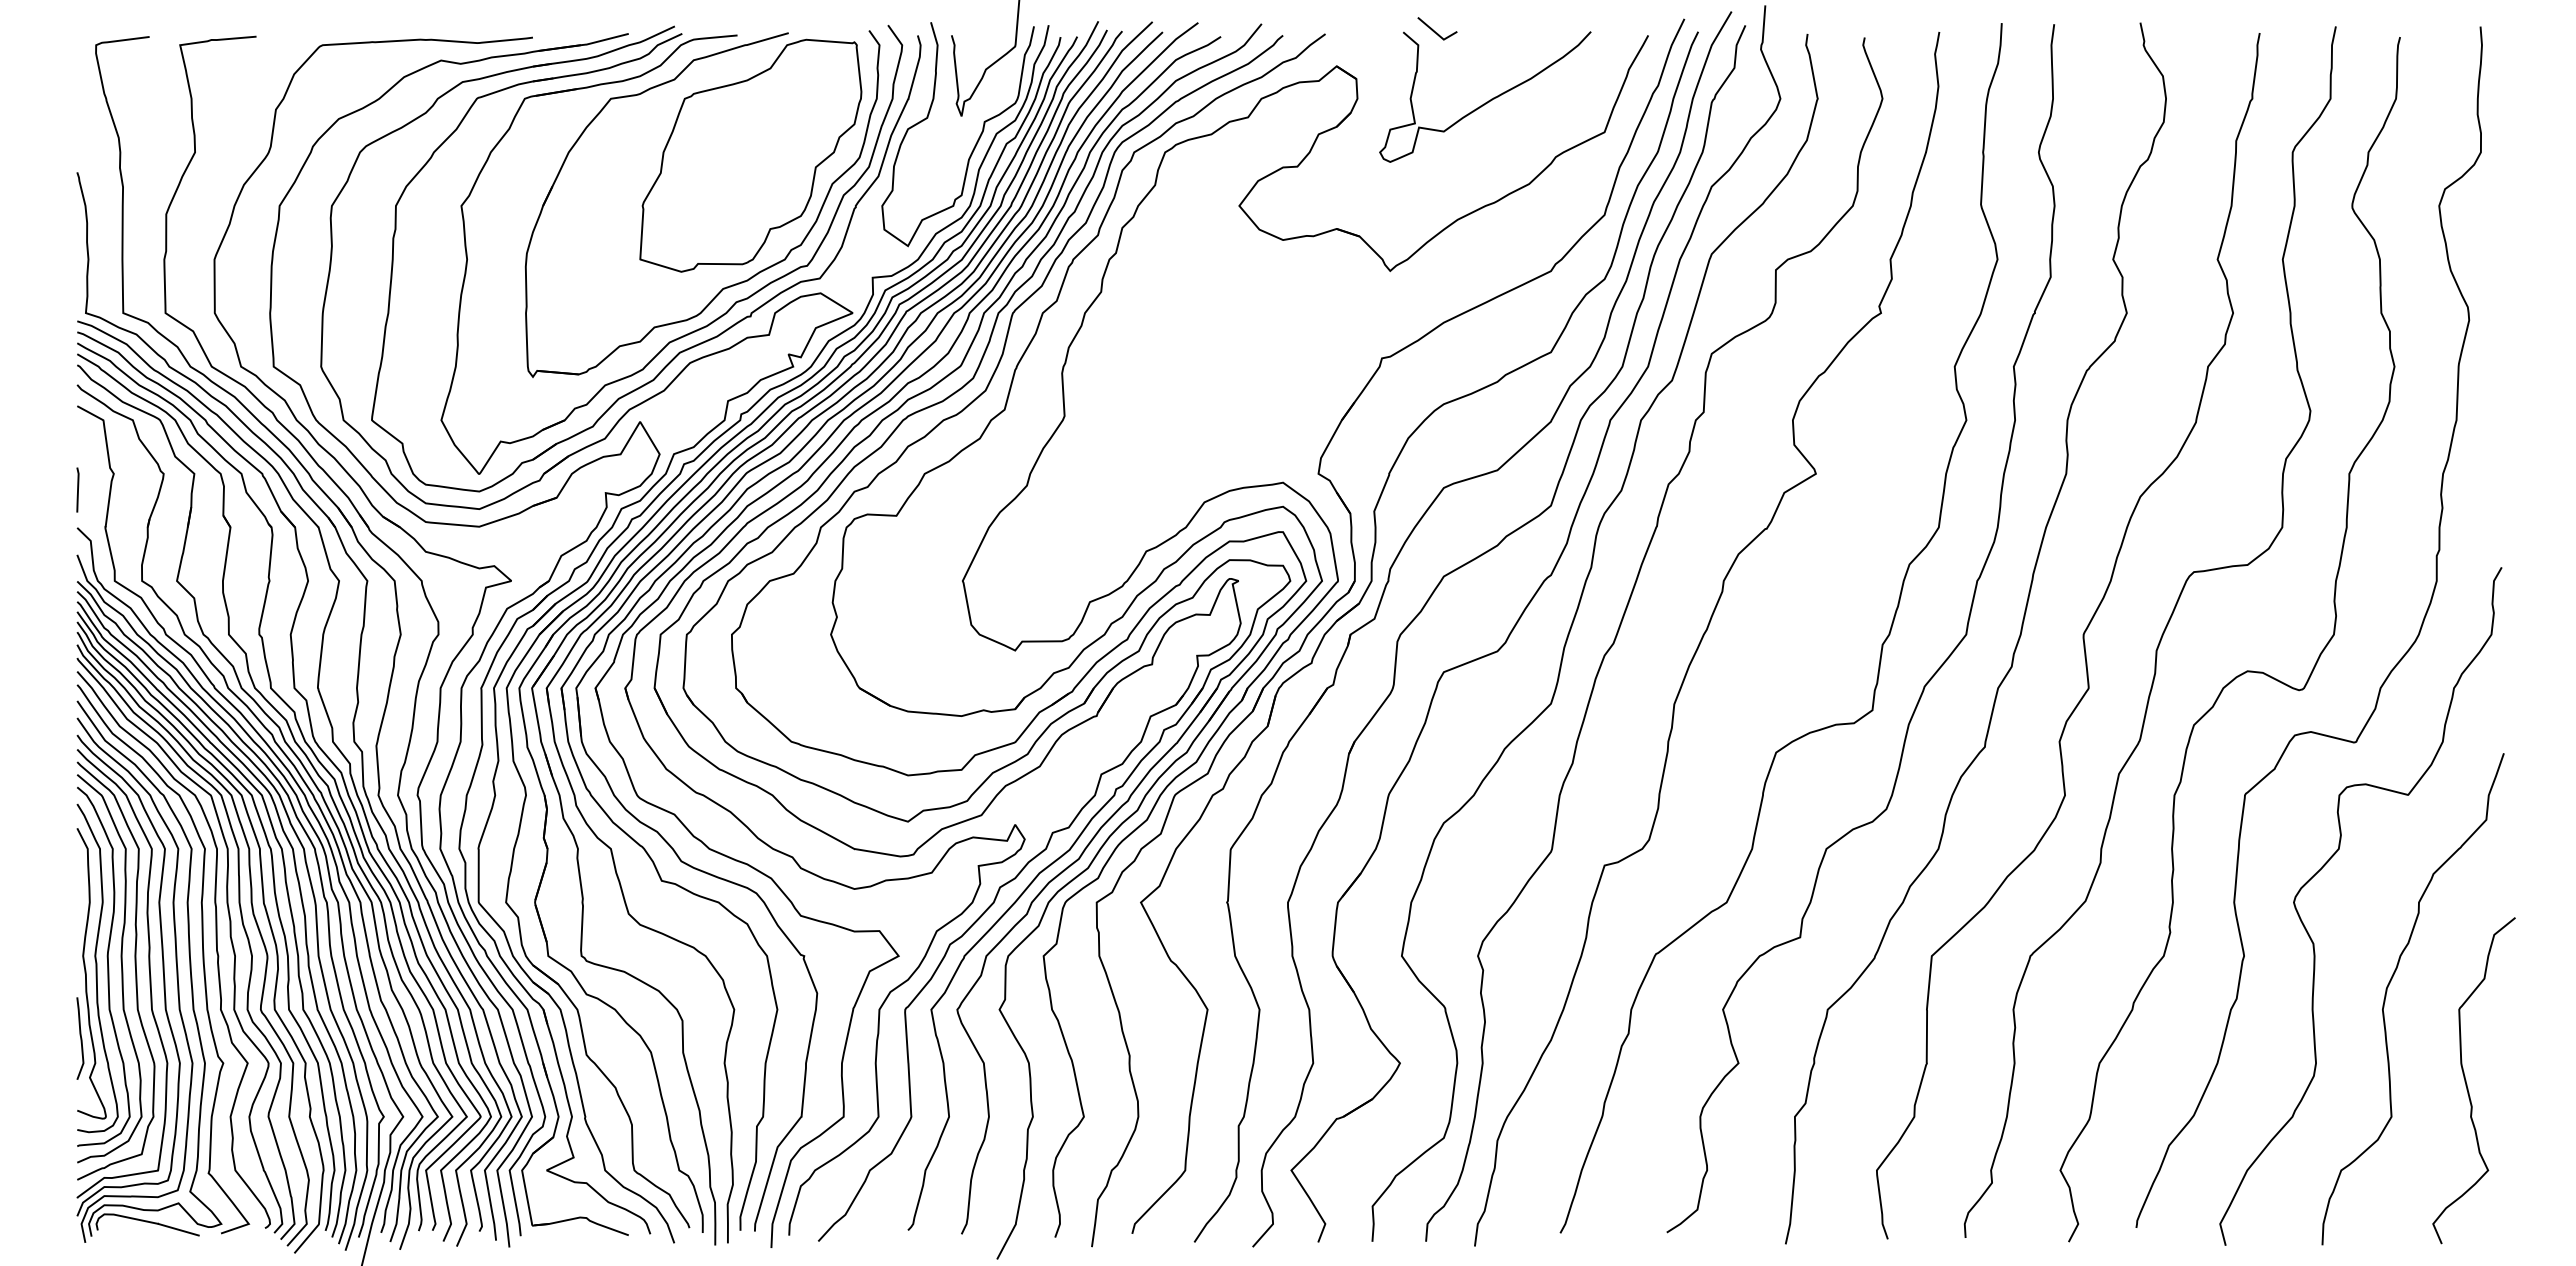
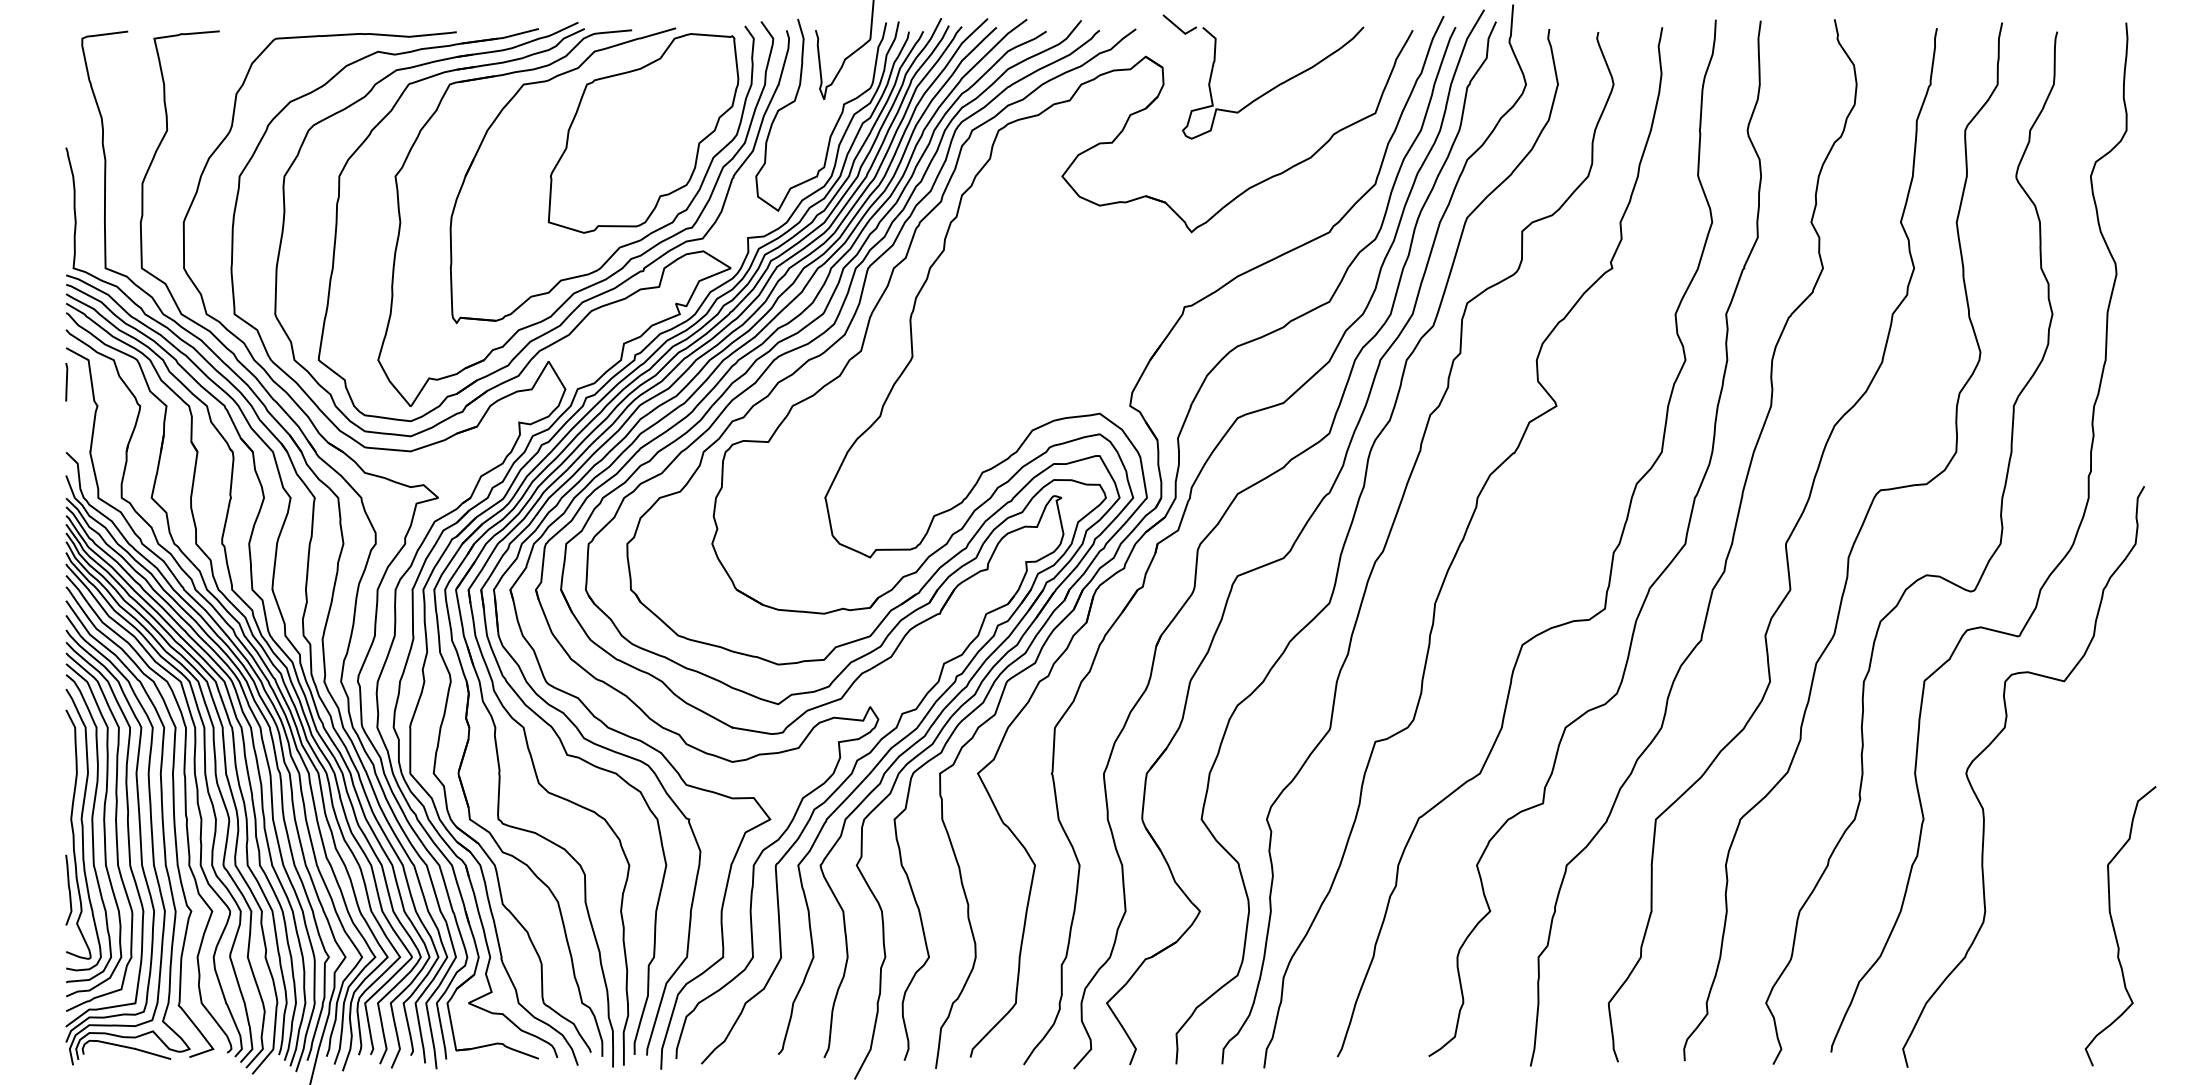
line: (1434, 30) -> (1177, 26), moved
line: (77, 489) -> (66, 381), moved
curve: (2386, 997) -> (2045, 854), removed

